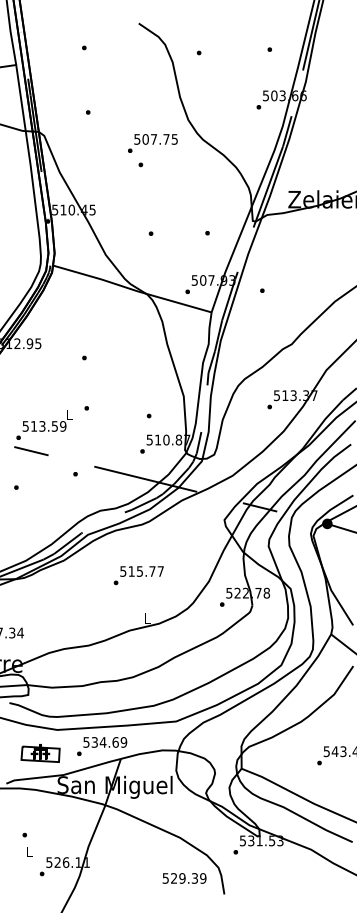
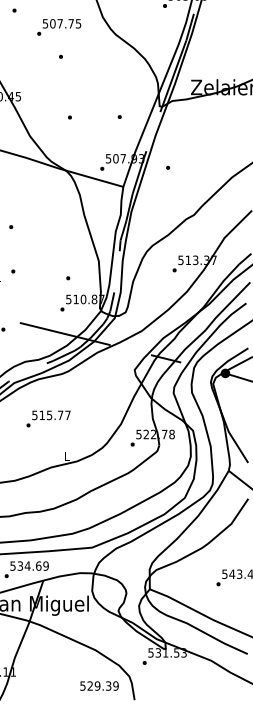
text: (152, 143) -> (58, 27), moved
text: (138, 575) -> (48, 418), moved

